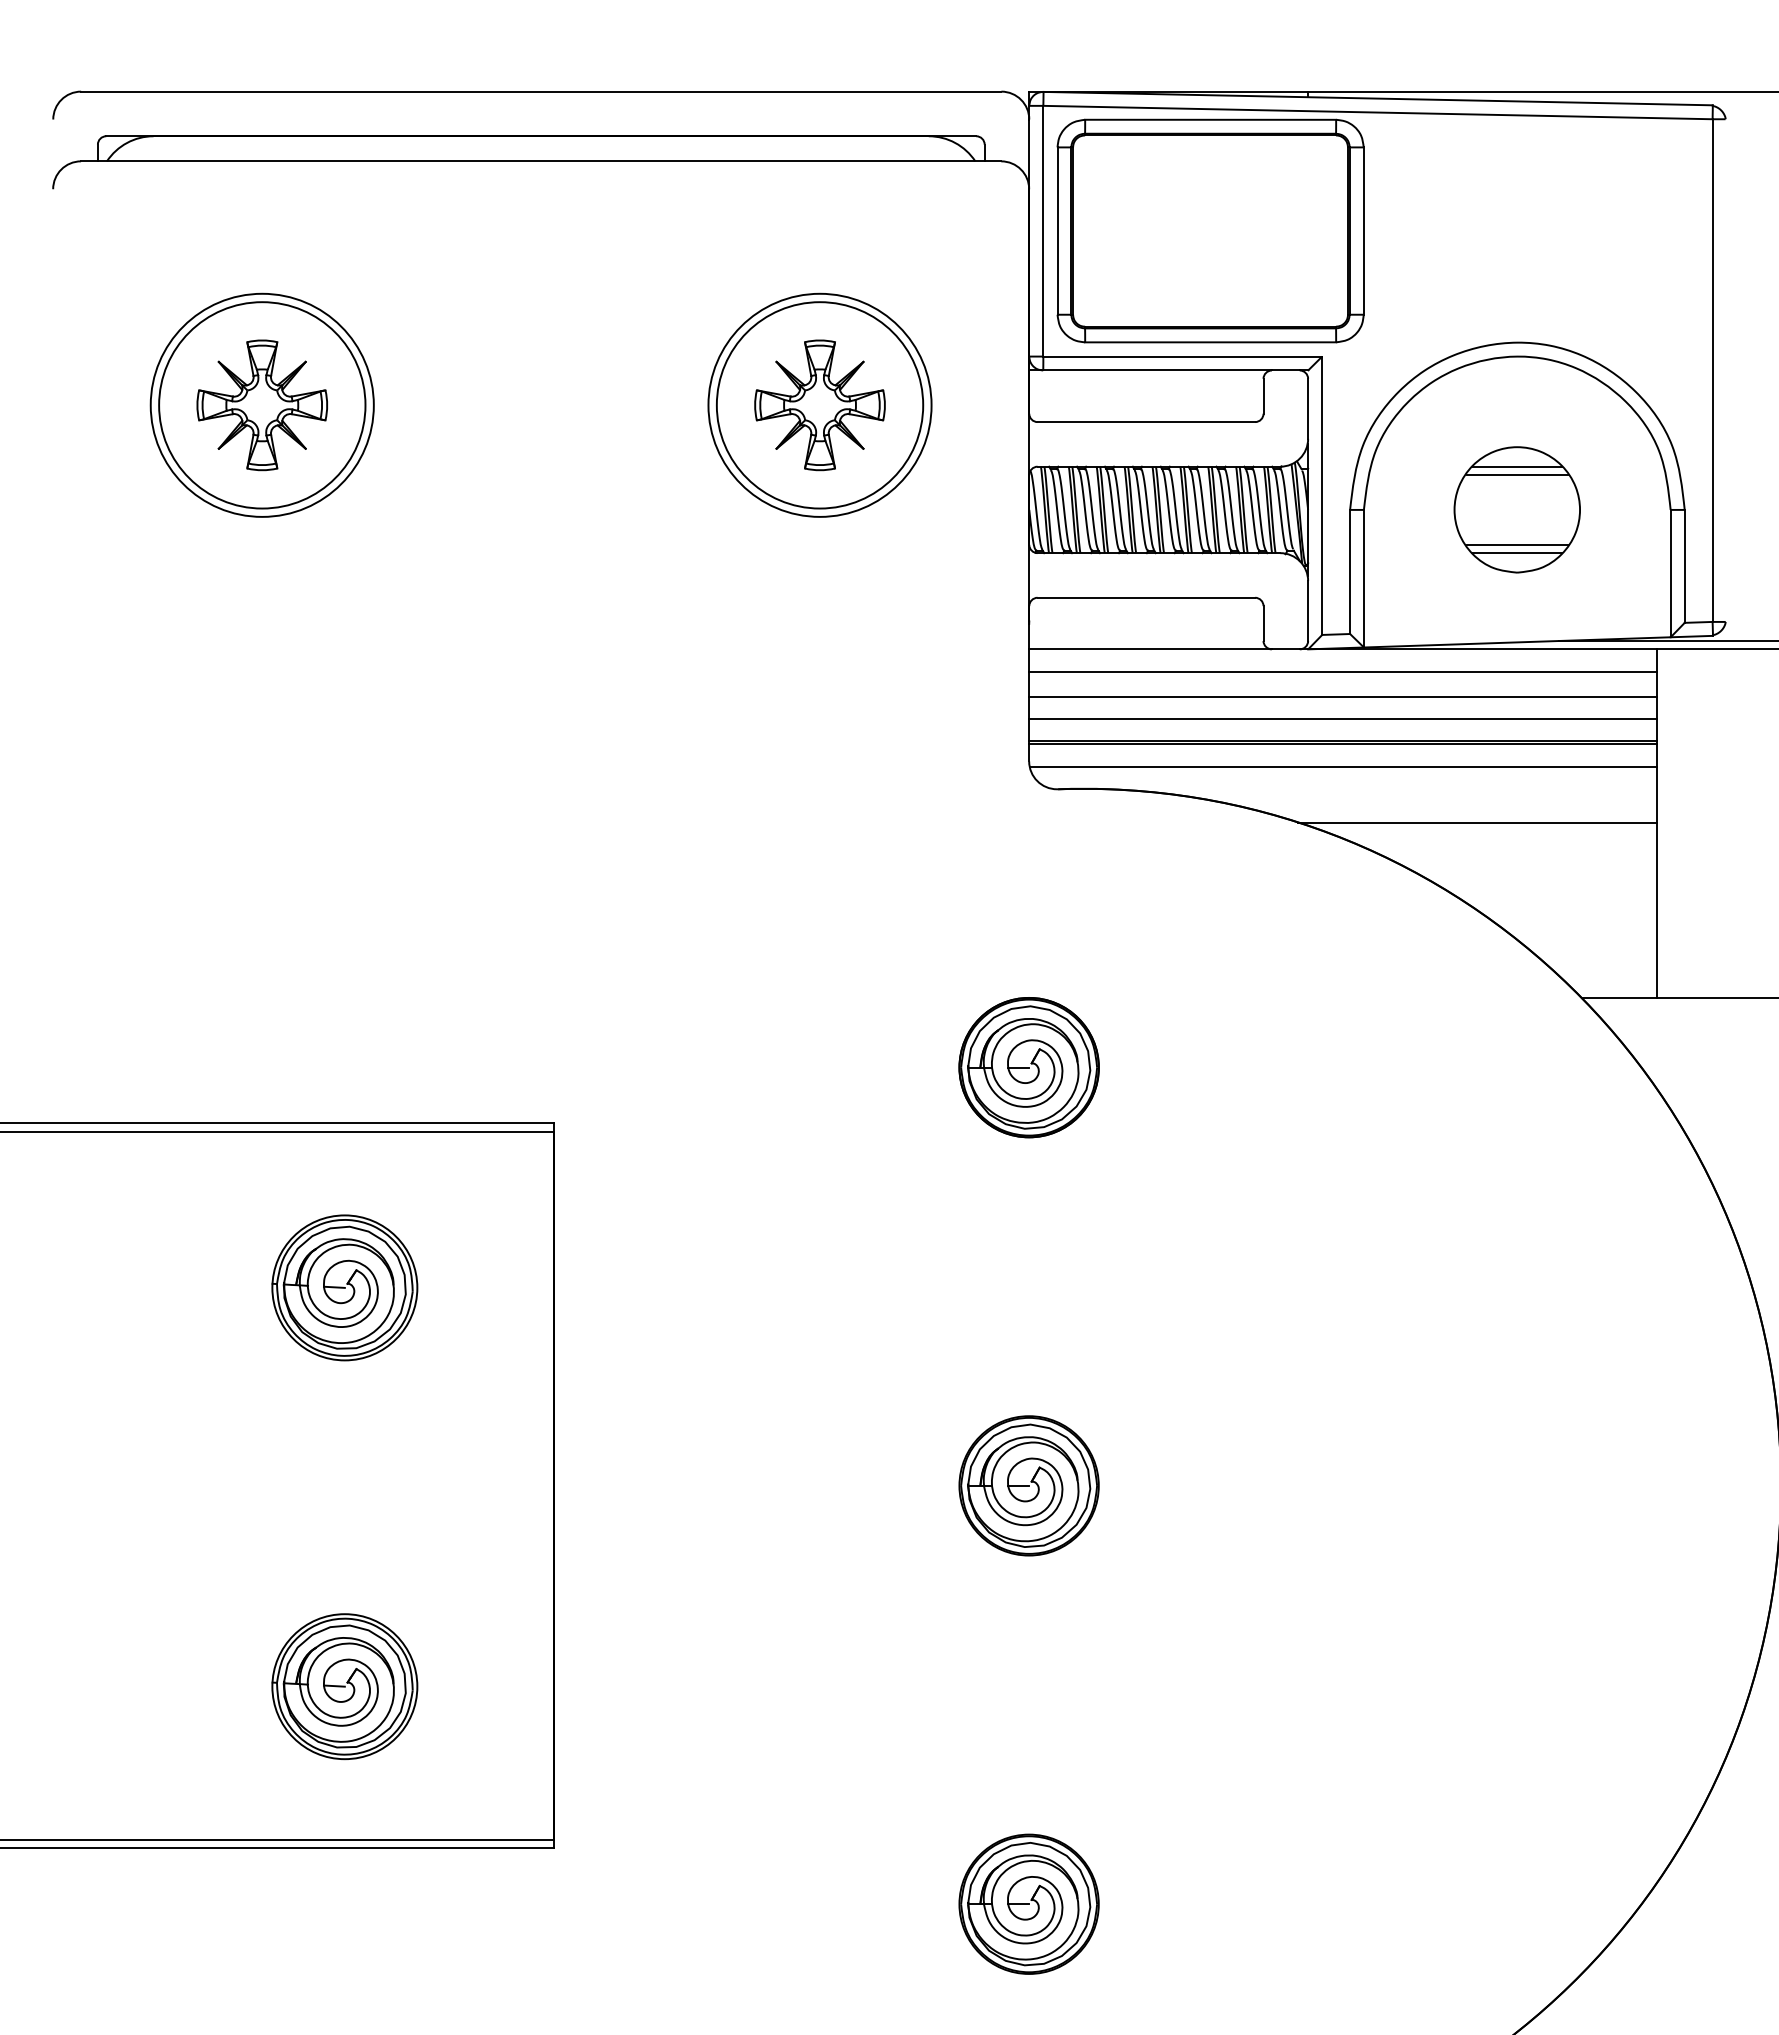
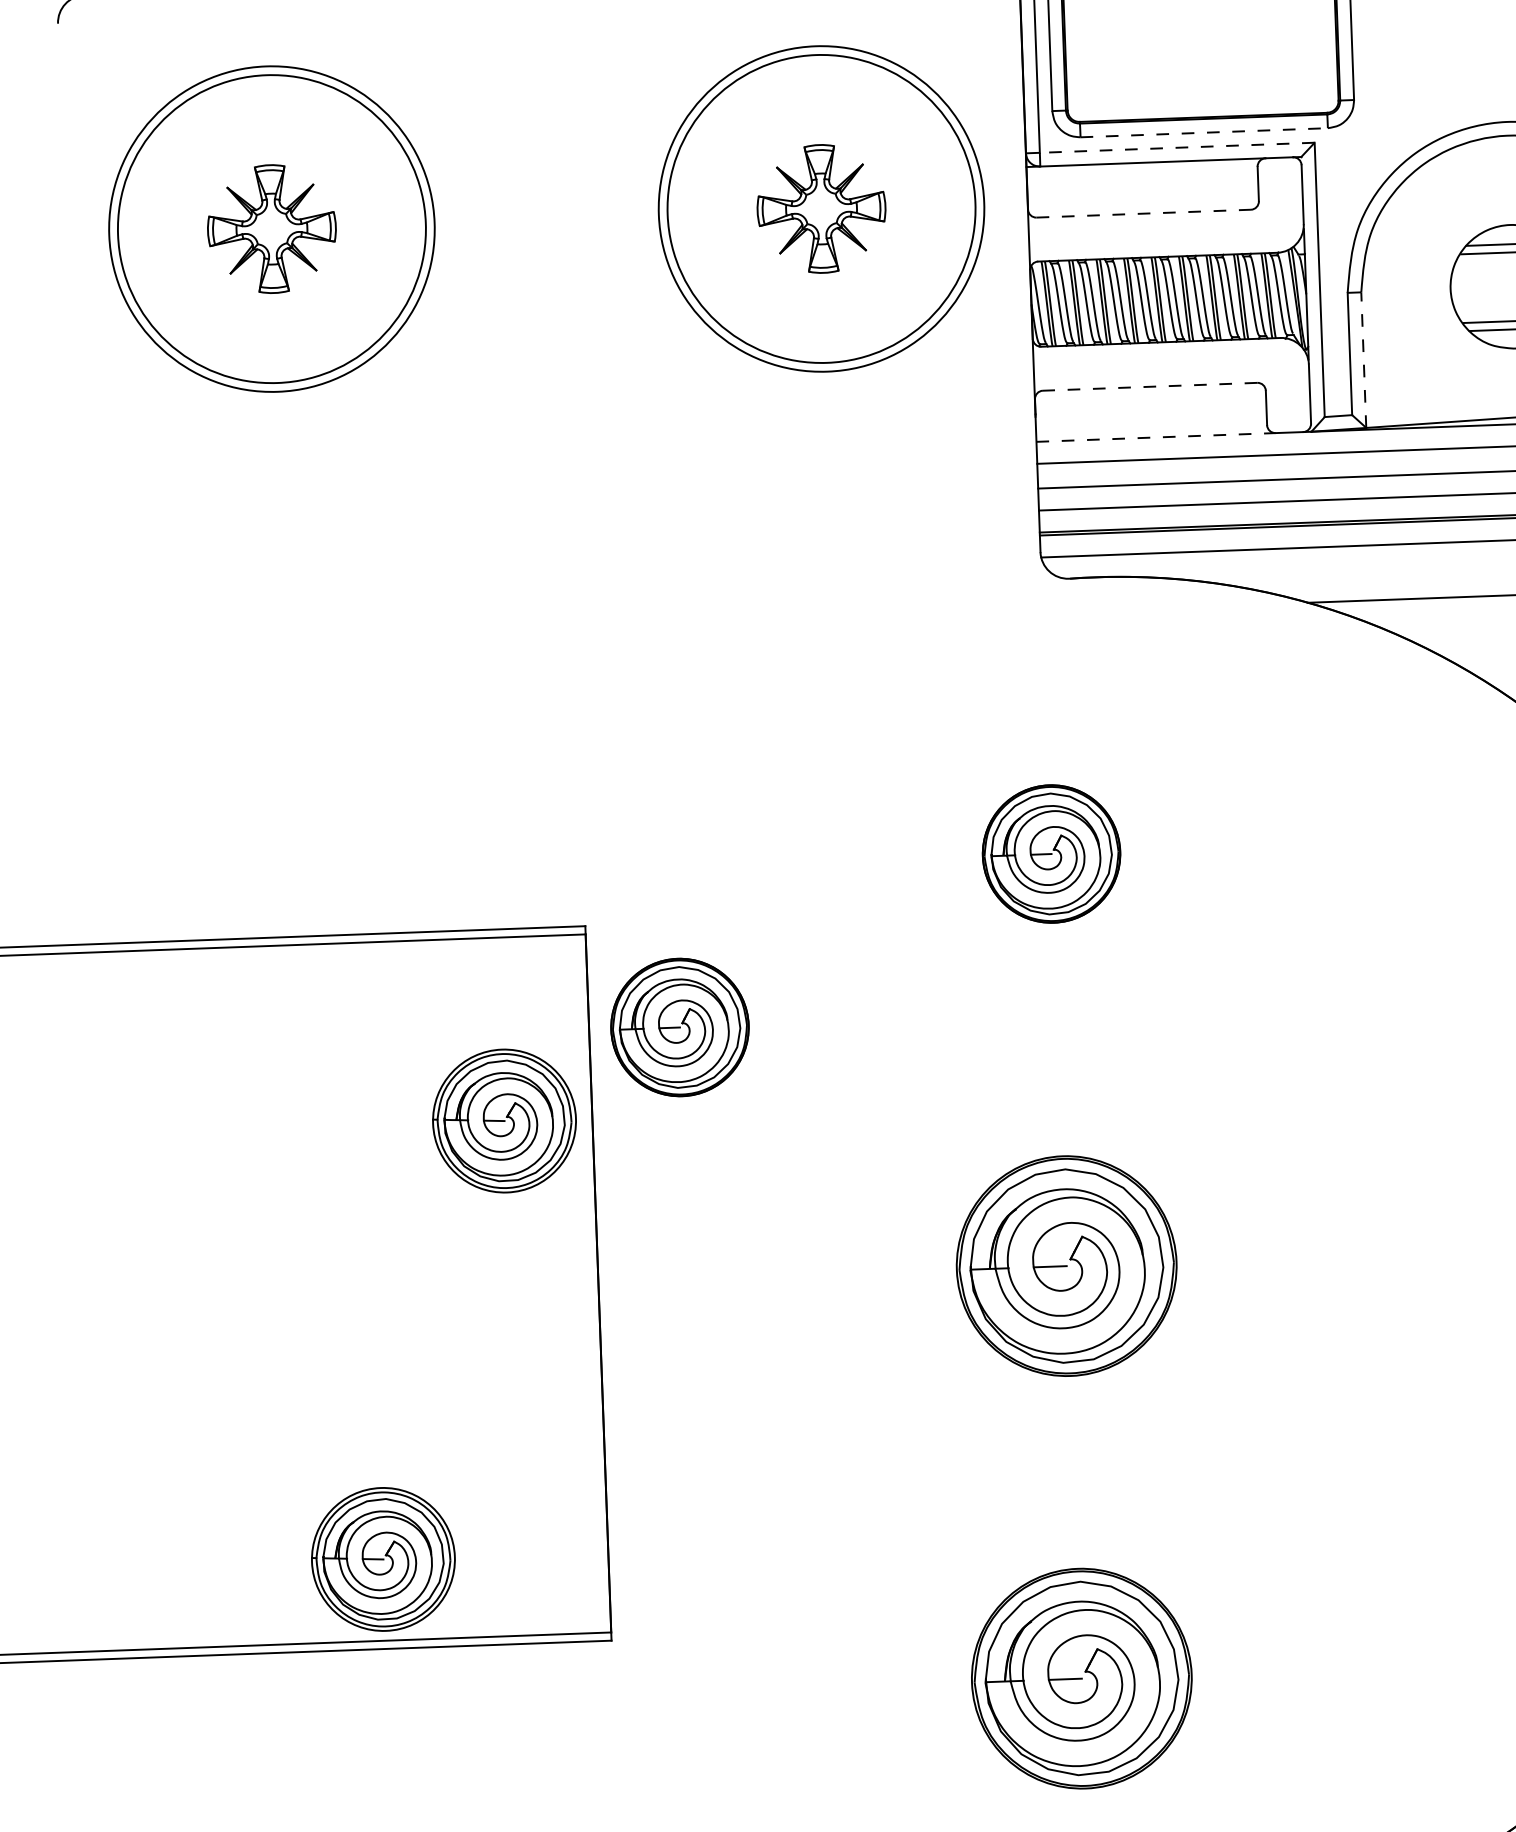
line: (1211, 342) -> (1205, 132), solid -> dashed
line: (1182, 356) -> (1176, 147), solid -> dashed
circle: (261, 404) -> (271, 228), size x1.4
circle: (819, 404) -> (821, 208), size x1.4
circle: (262, 405) -> (272, 229), size x1.6
circle: (819, 405) -> (821, 209), size x1.6
line: (1146, 422) -> (1143, 214), solid -> dashed
line: (1363, 578) -> (1363, 359), solid -> dashed
line: (1146, 597) -> (1150, 386), solid -> dashed
line: (1150, 649) -> (1156, 437), solid -> dashed
part: (645, 1229) -> (679, 1027), added
part: (344, 1287) -> (504, 1120), moved
part: (1028, 1485) -> (1066, 1265), size x1.6
part: (344, 1686) -> (383, 1559), moved
part: (1028, 1903) -> (1081, 1677), size x1.6

